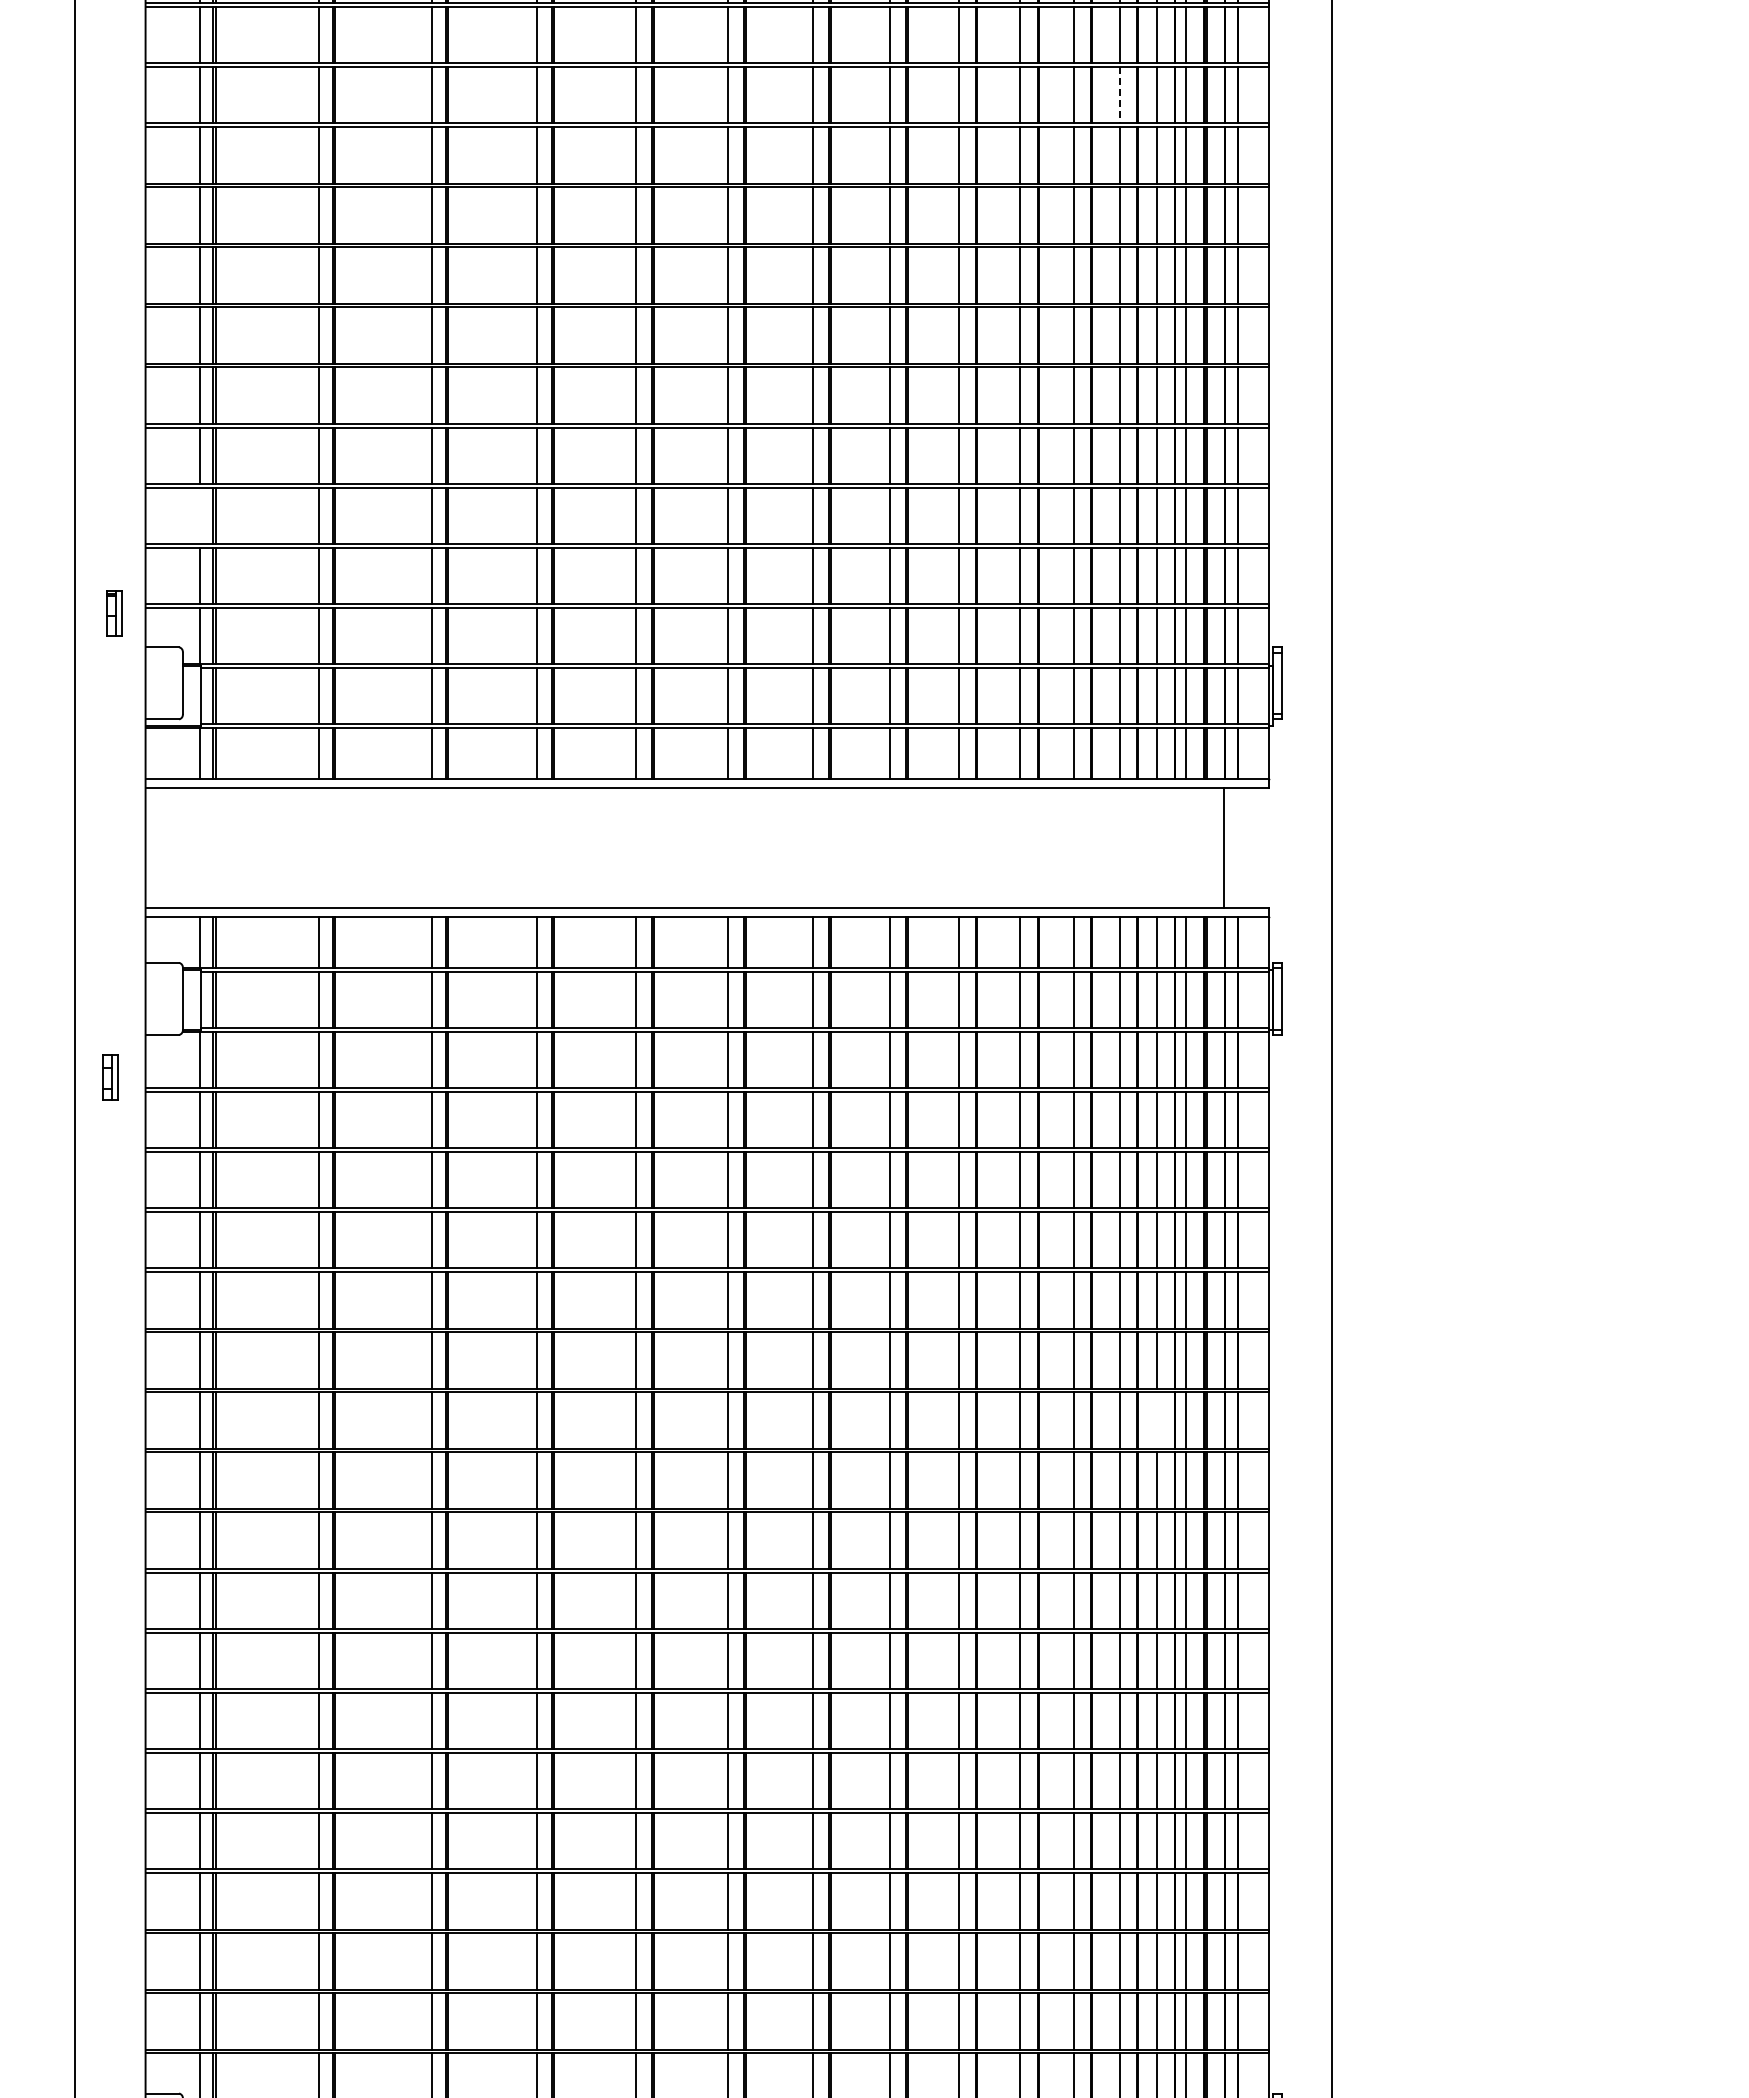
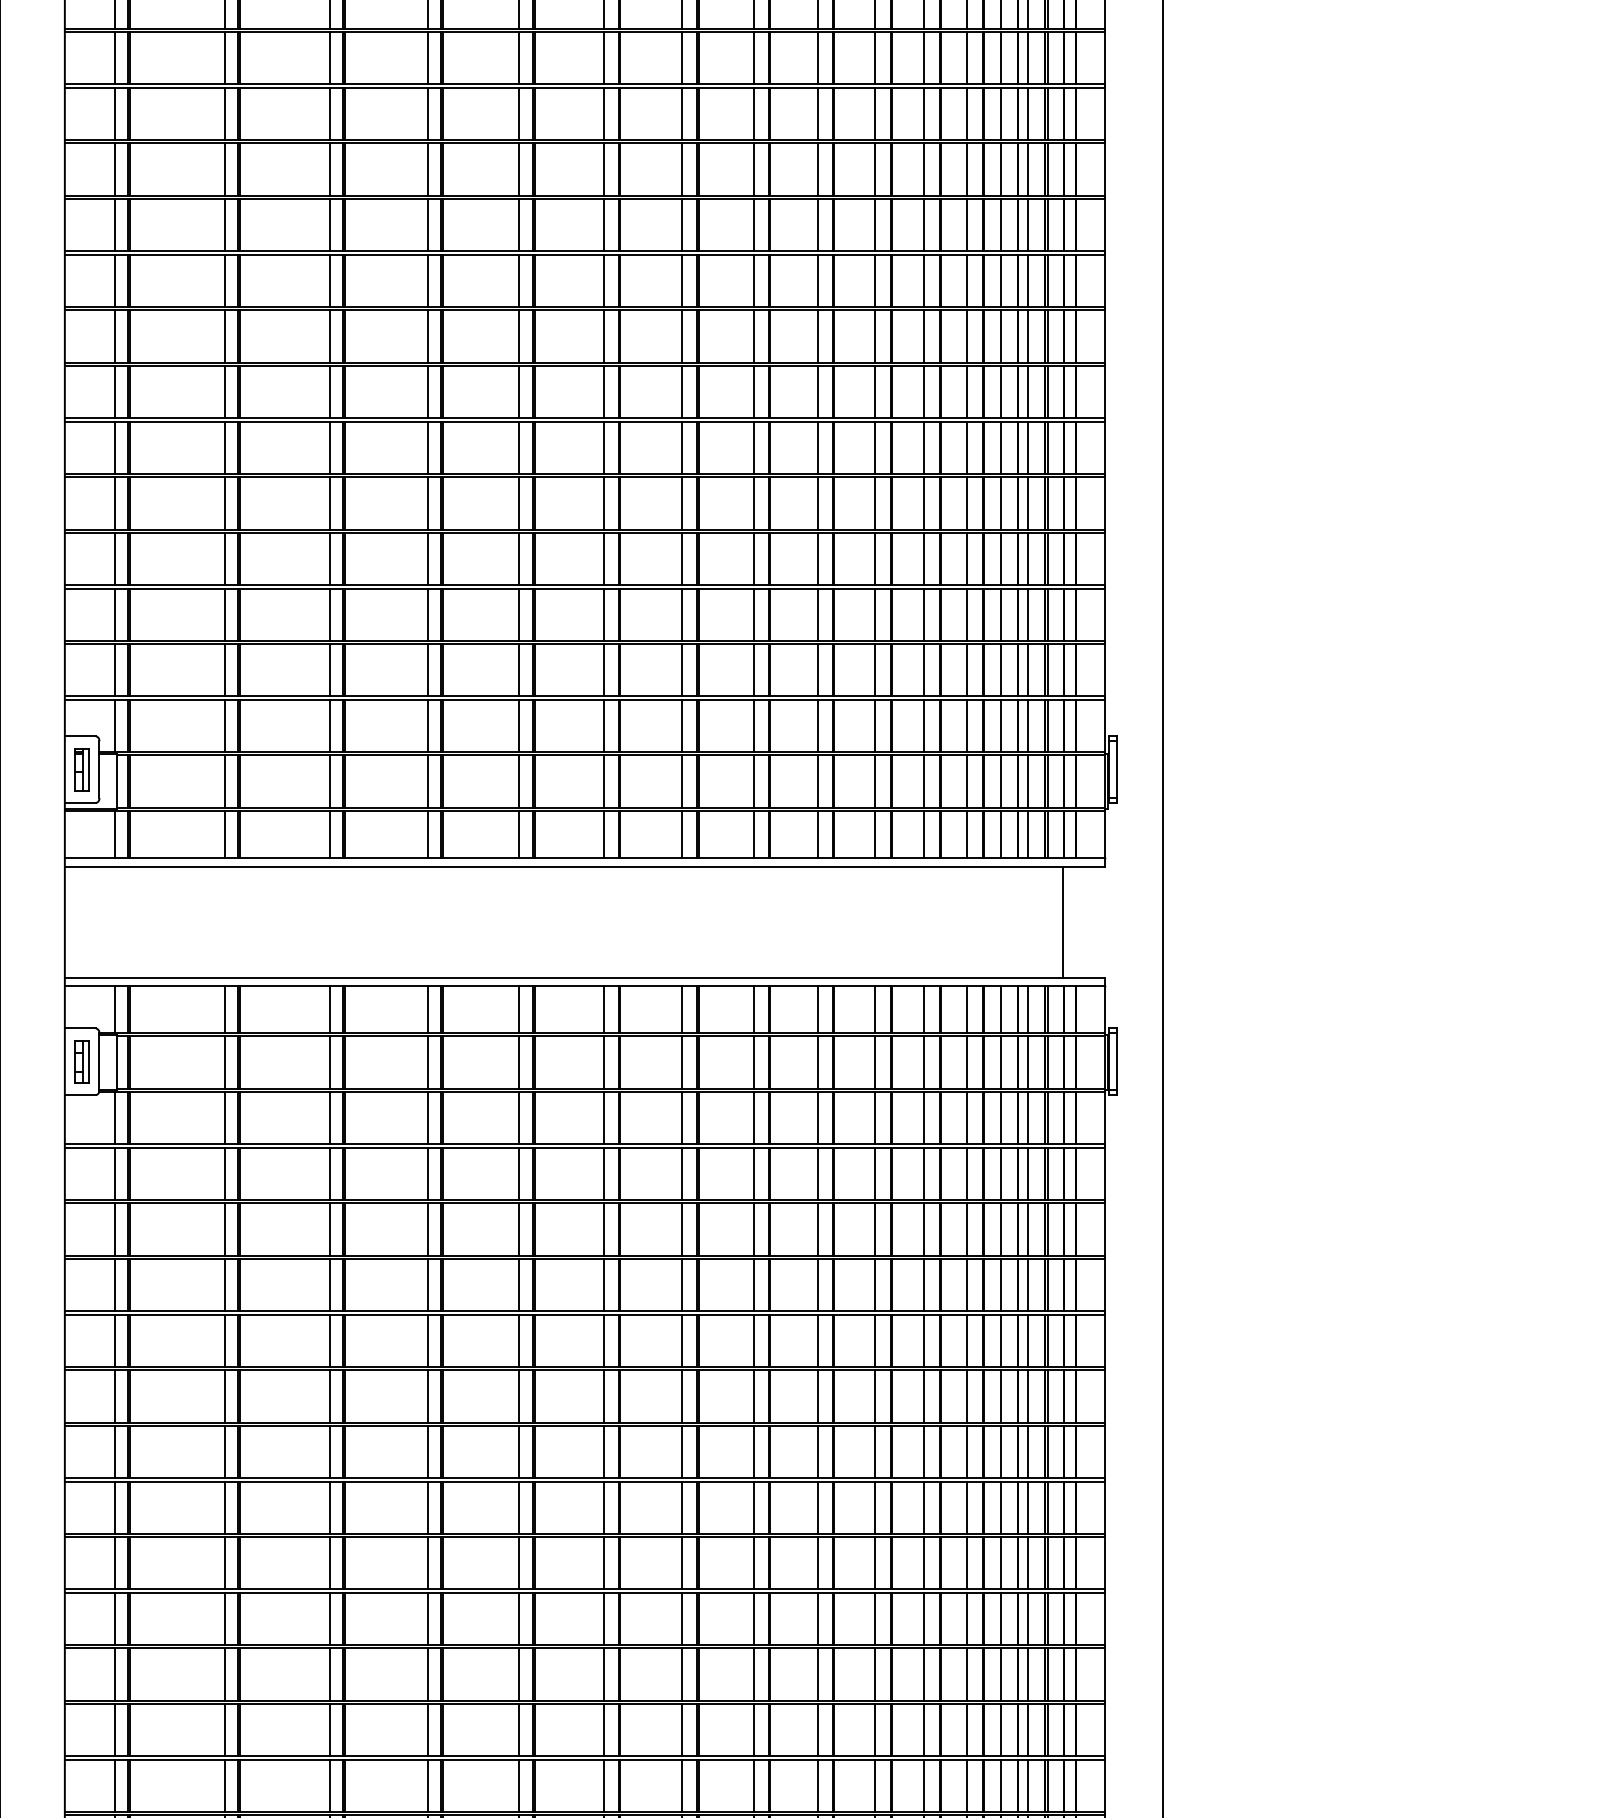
line: (1119, 95) -> (966, 225), dashed -> solid
line: (200, 515) -> (115, 614), added
part: (114, 613) -> (81, 769), moved
part: (110, 1077) -> (81, 1061), moved
line: (1157, 1420) -> (1001, 1452), added

